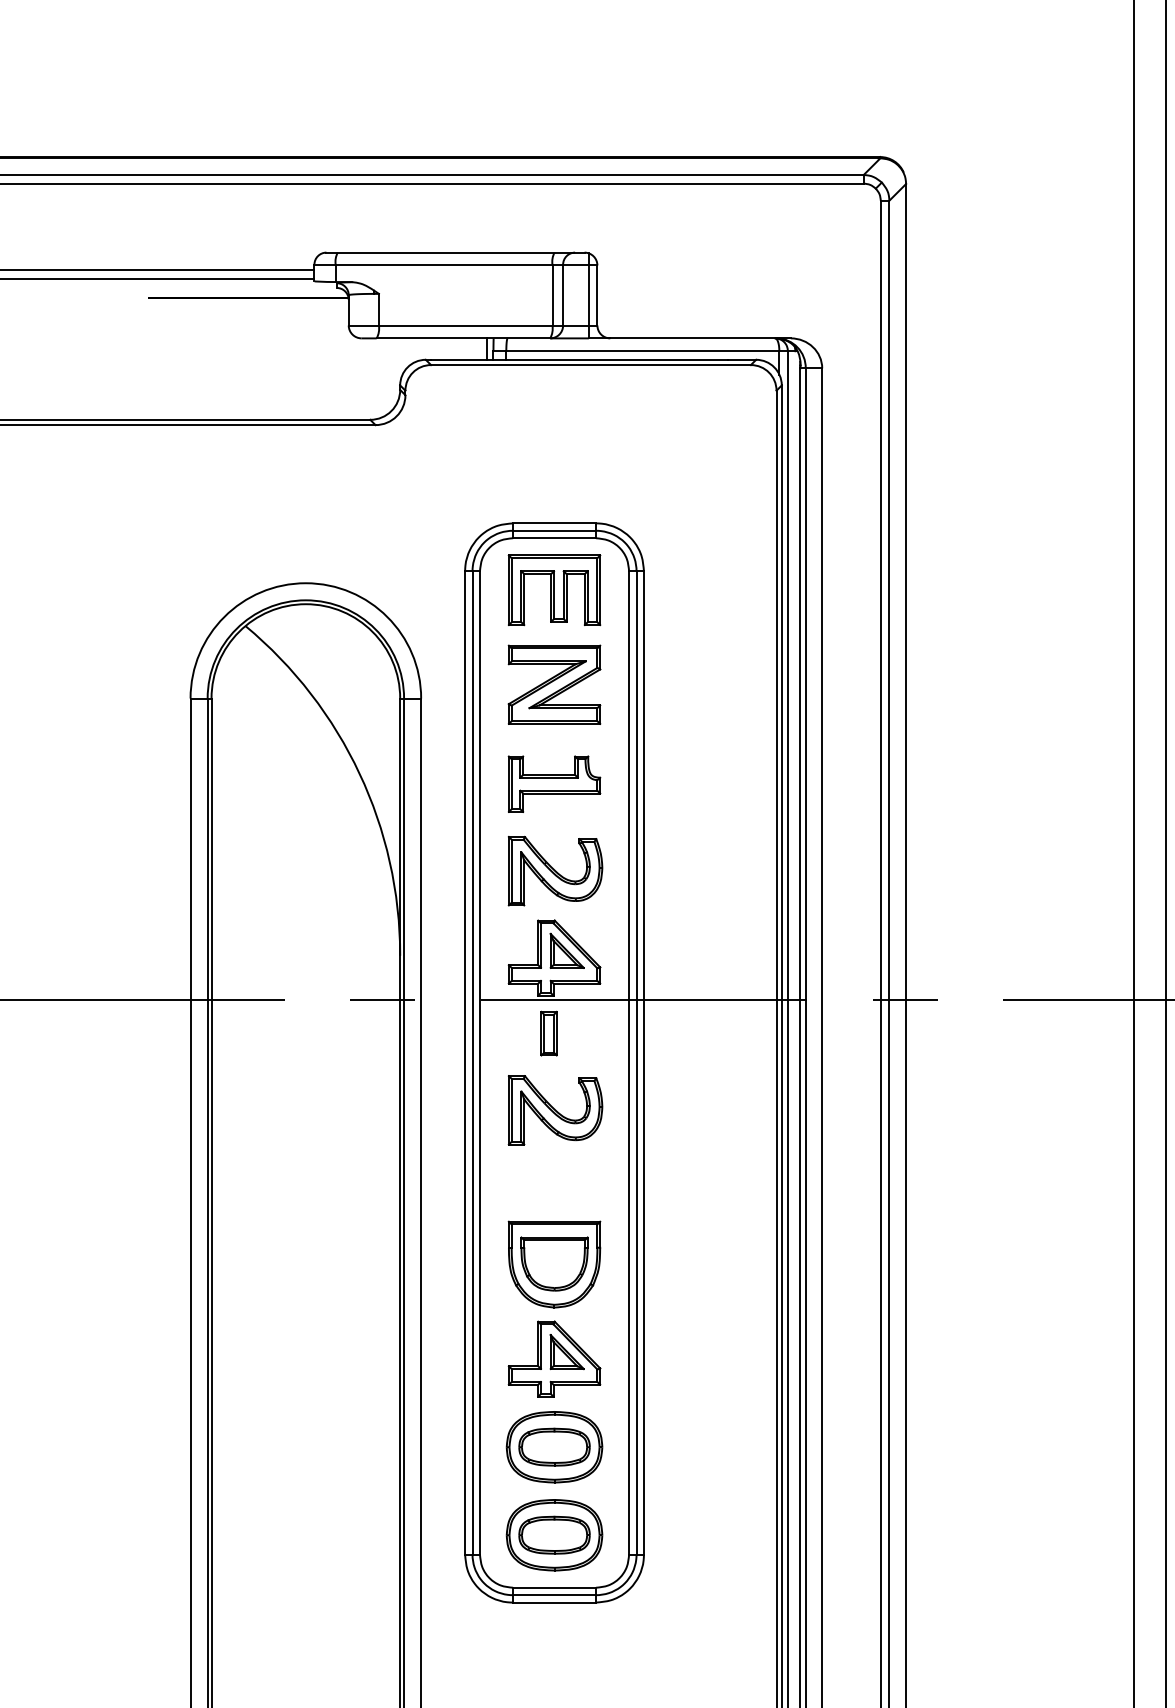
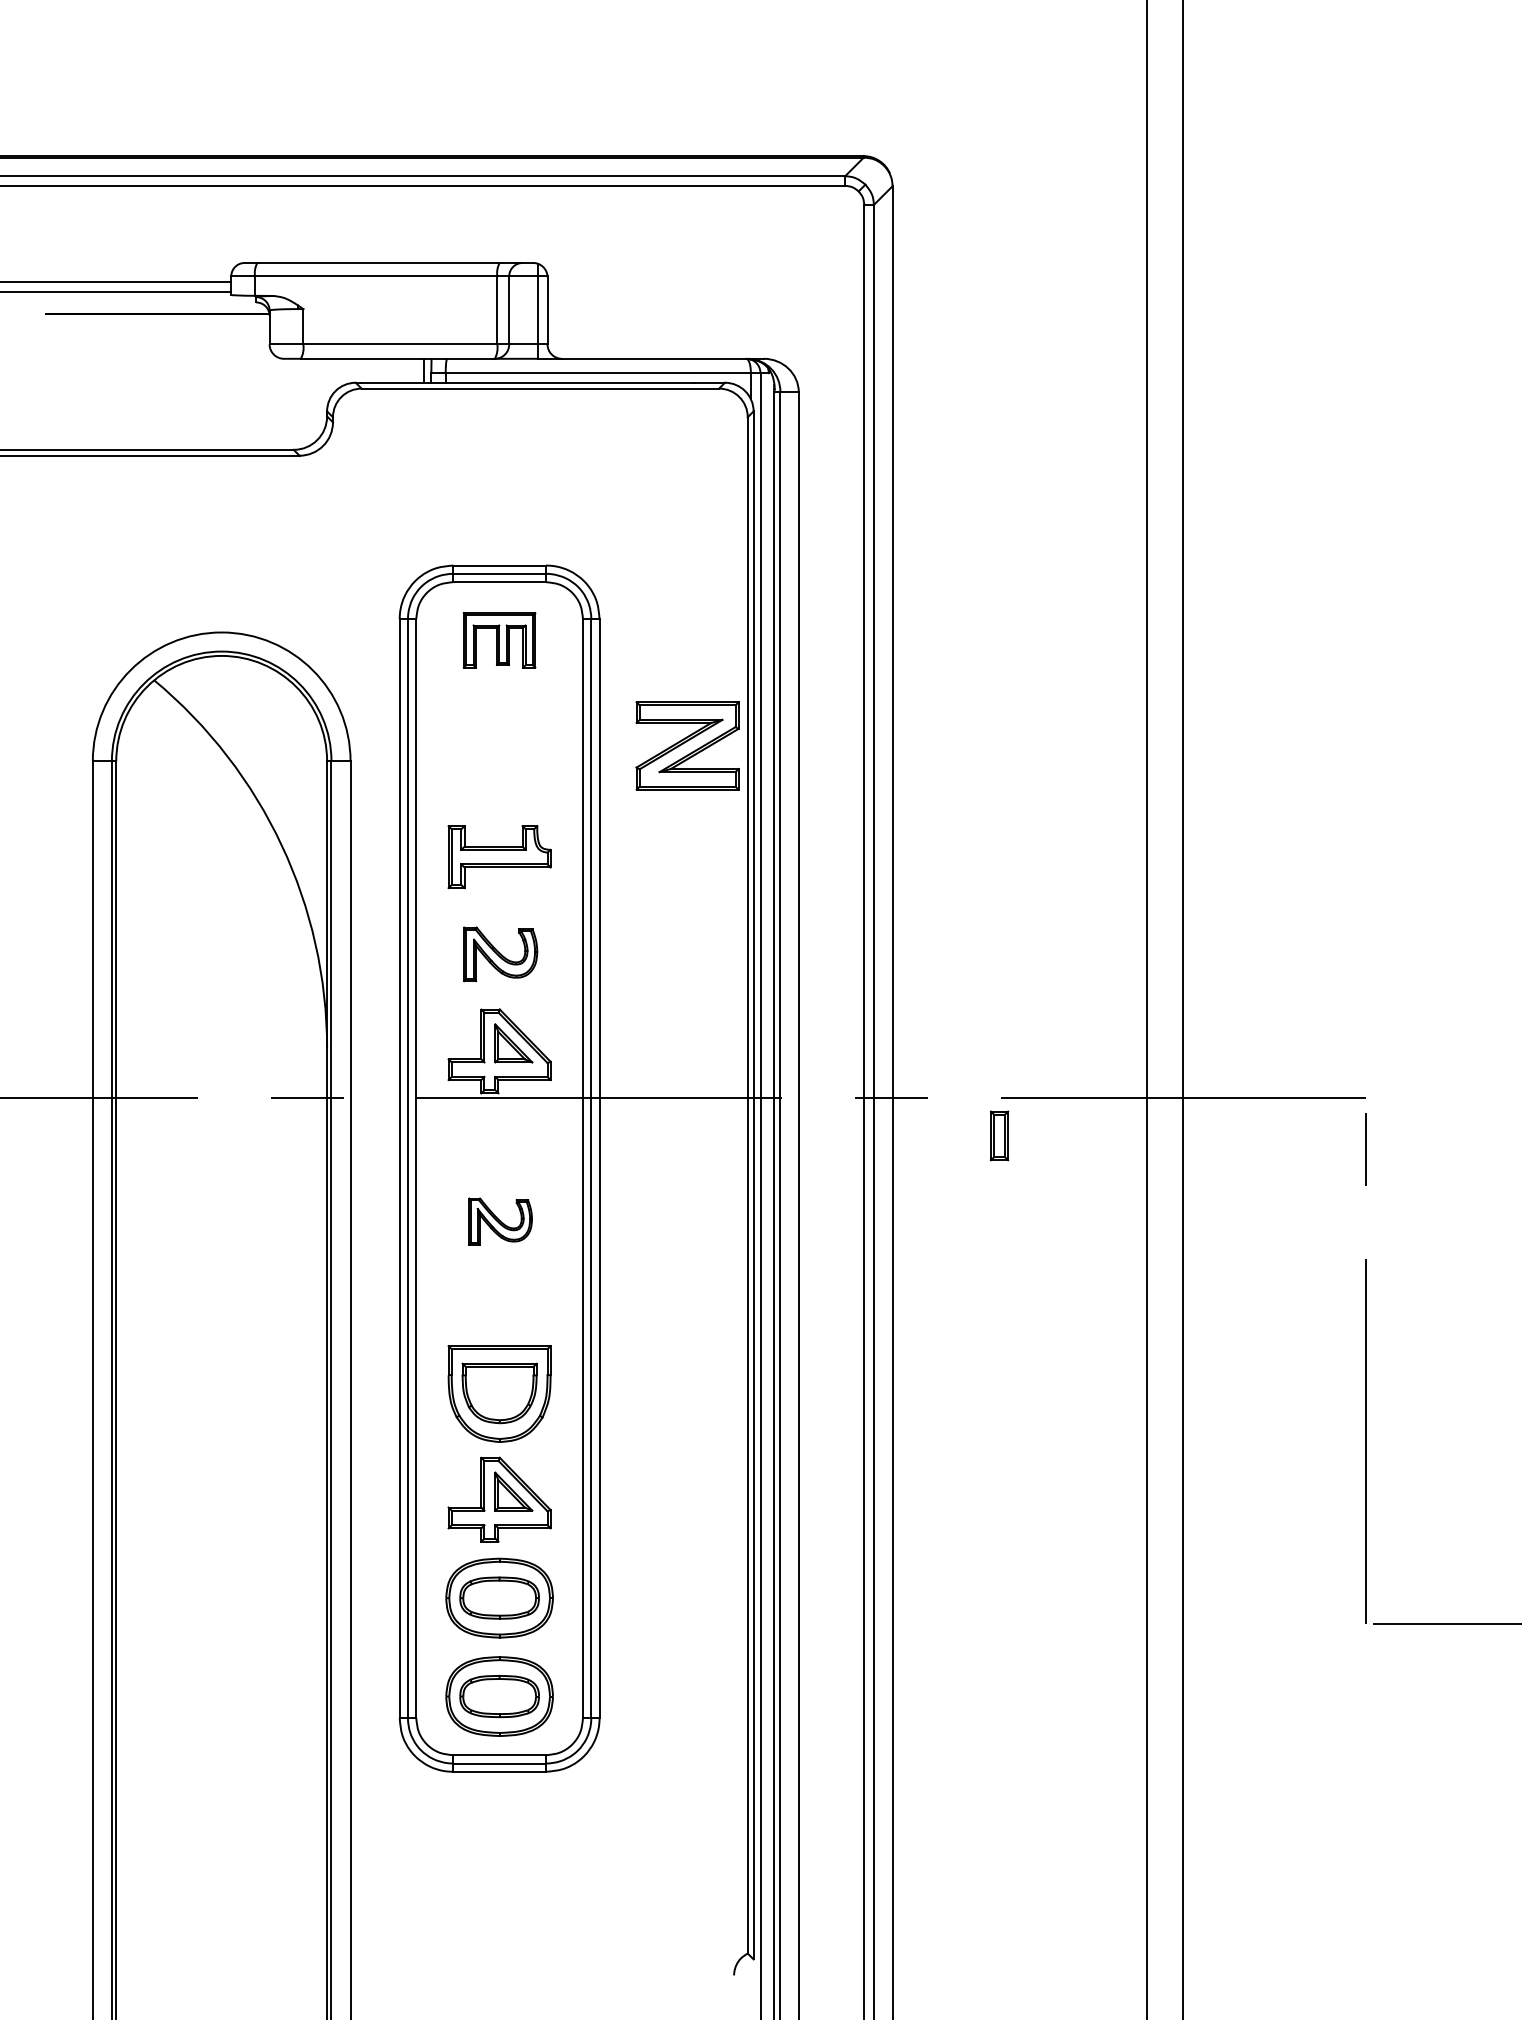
part: (554, 590) -> (499, 640), size x0.7
part: (554, 684) -> (687, 745), moved
part: (555, 871) -> (500, 954), size x0.7
part: (549, 1033) -> (999, 1135), moved
part: (555, 1110) -> (500, 1221), size x0.6

